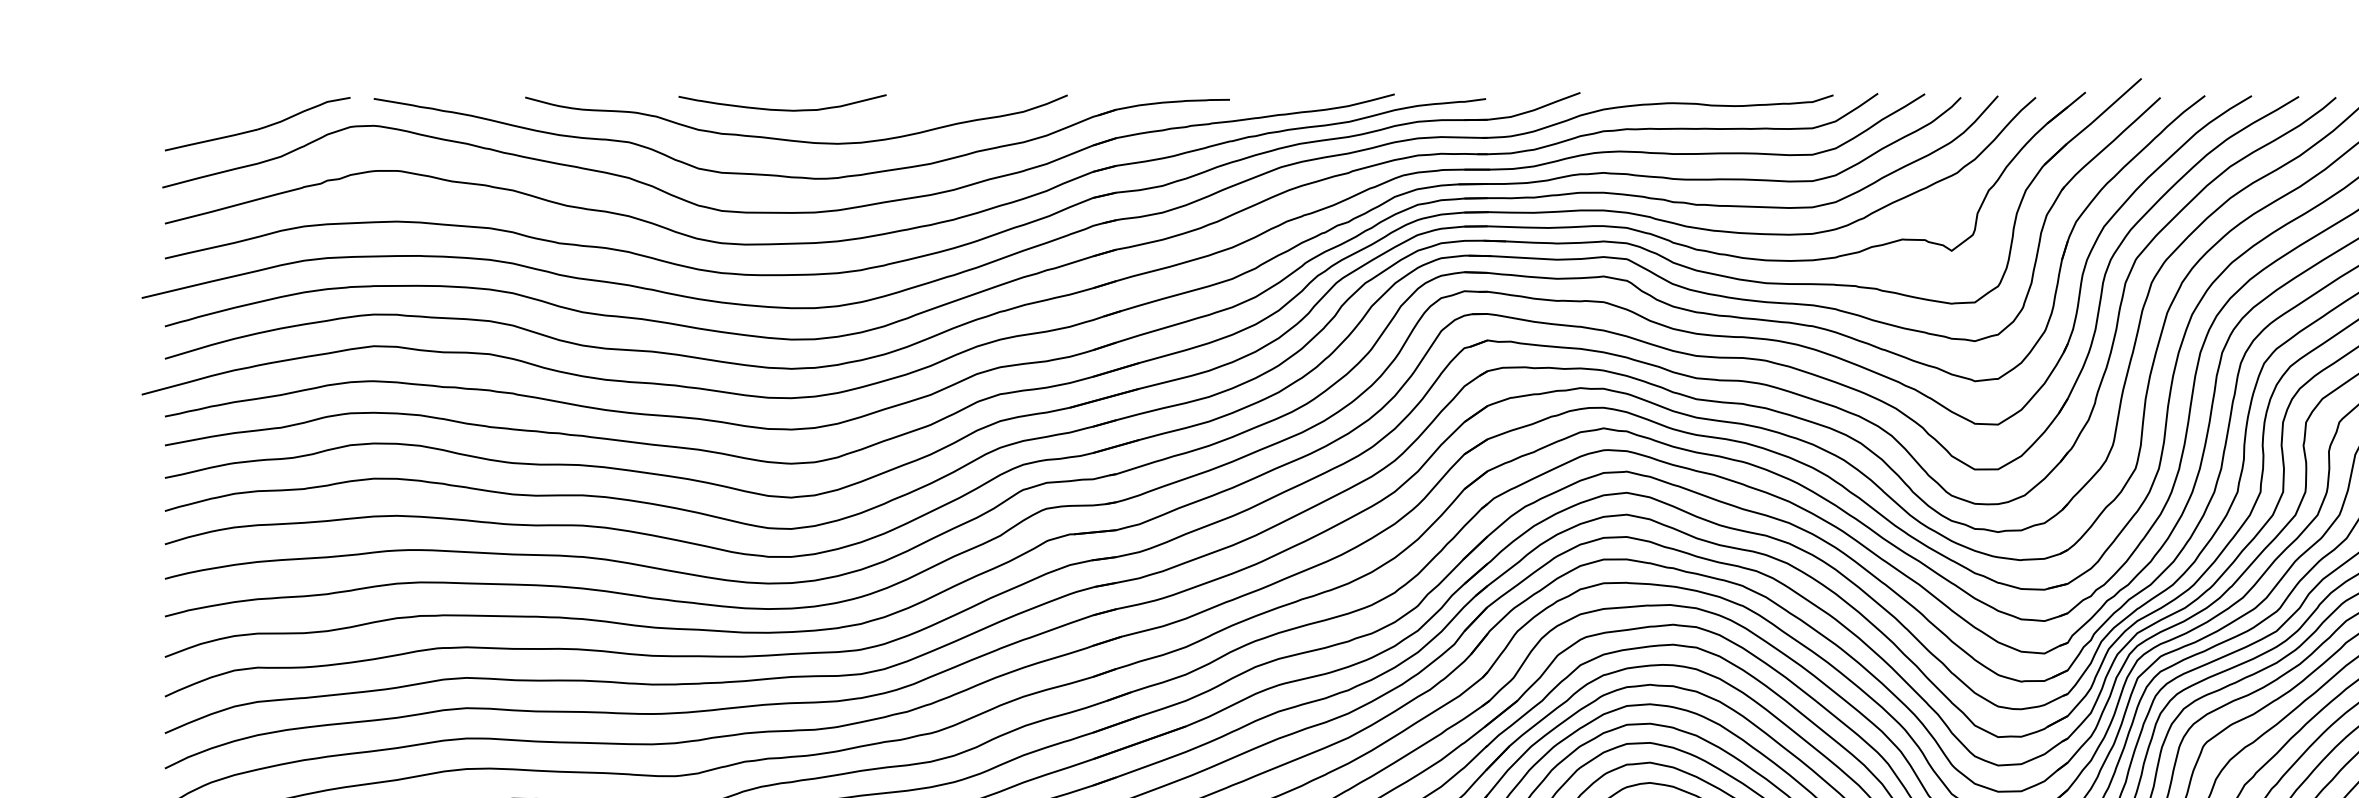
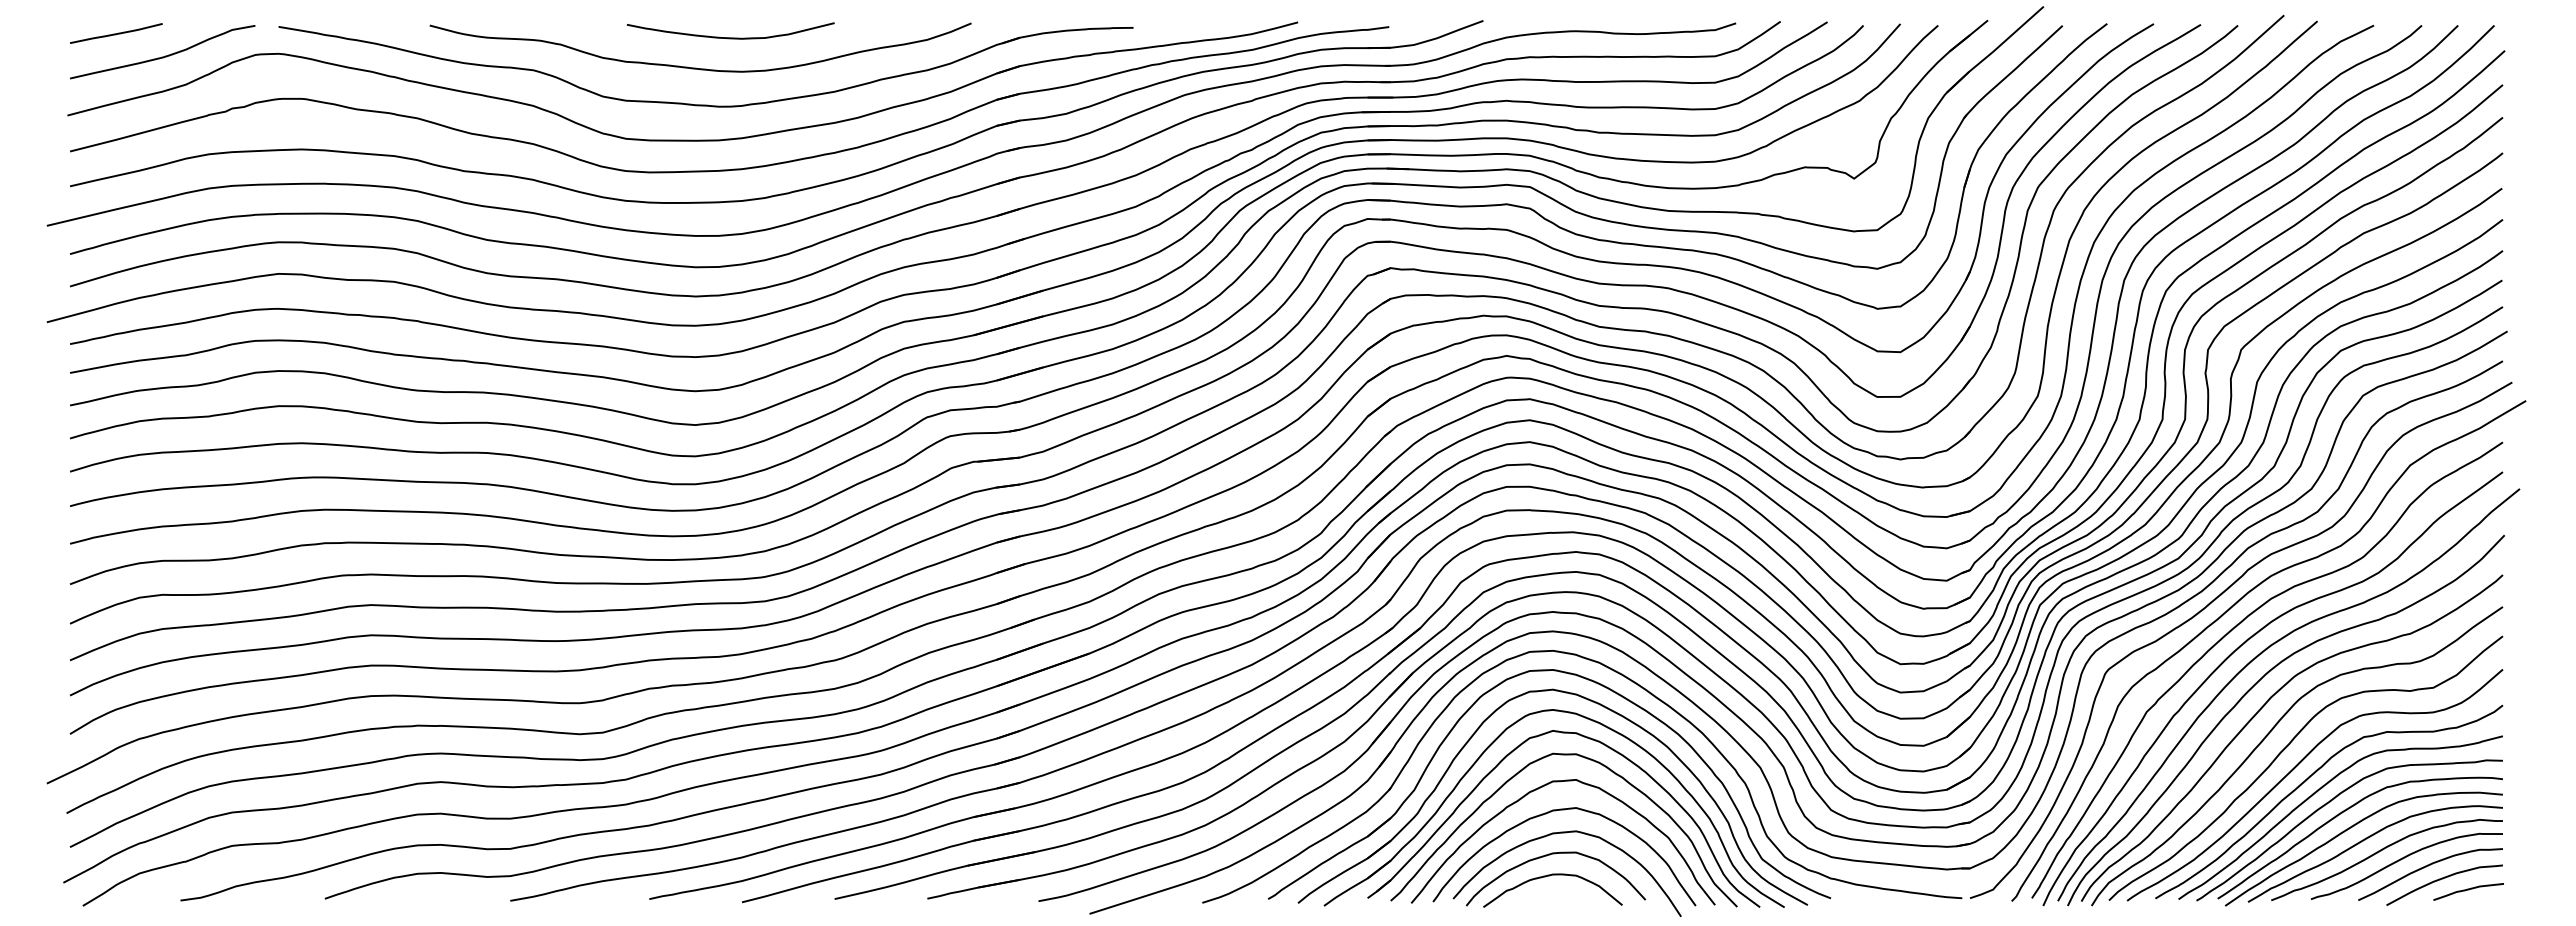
curve: (211, 105) -> (116, 33), added
curve: (782, 109) -> (730, 37), moved

